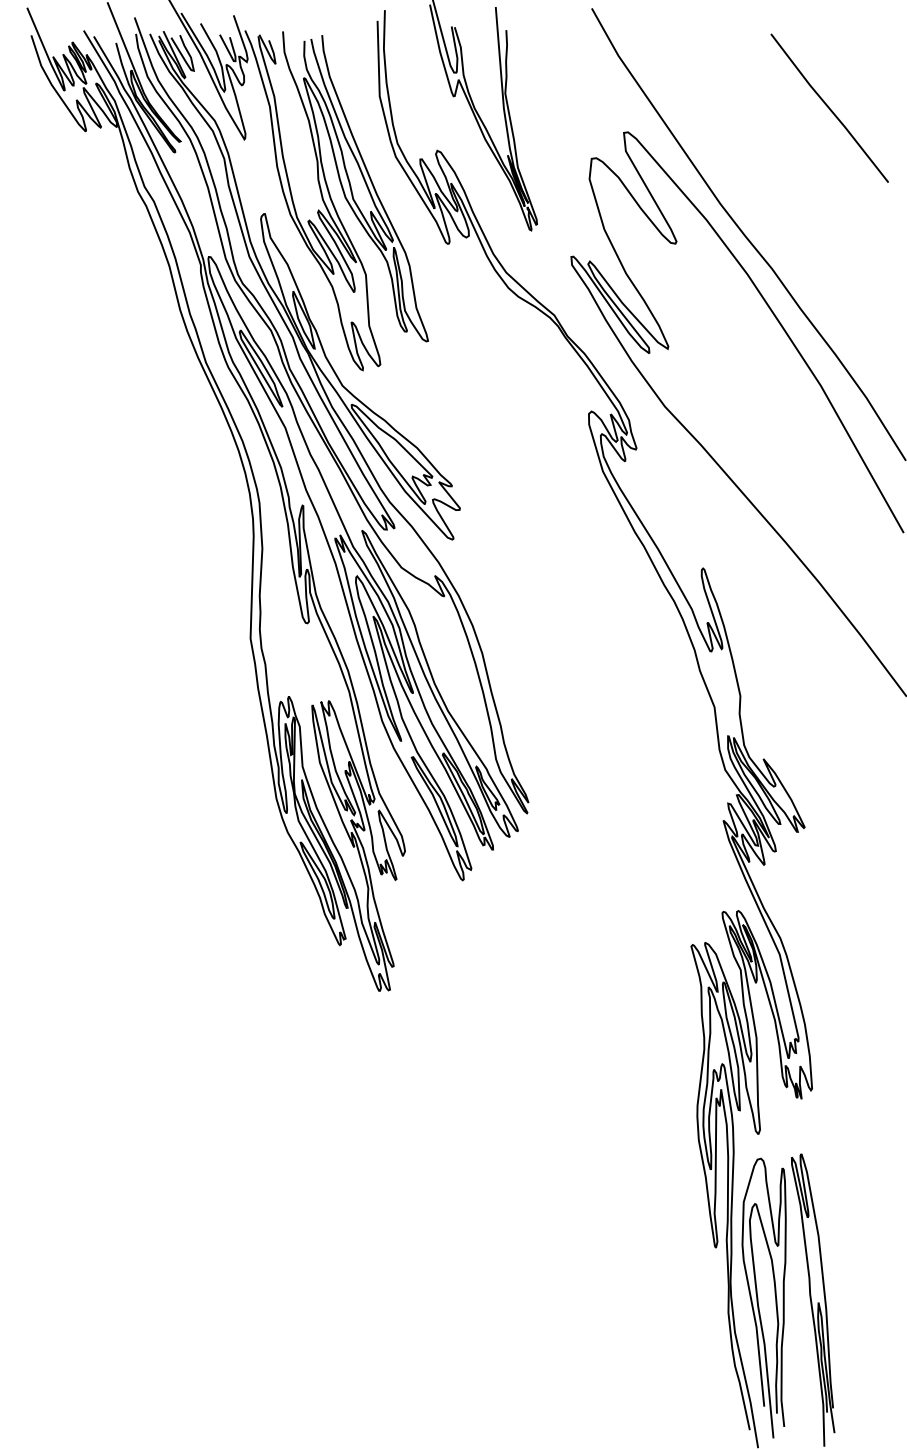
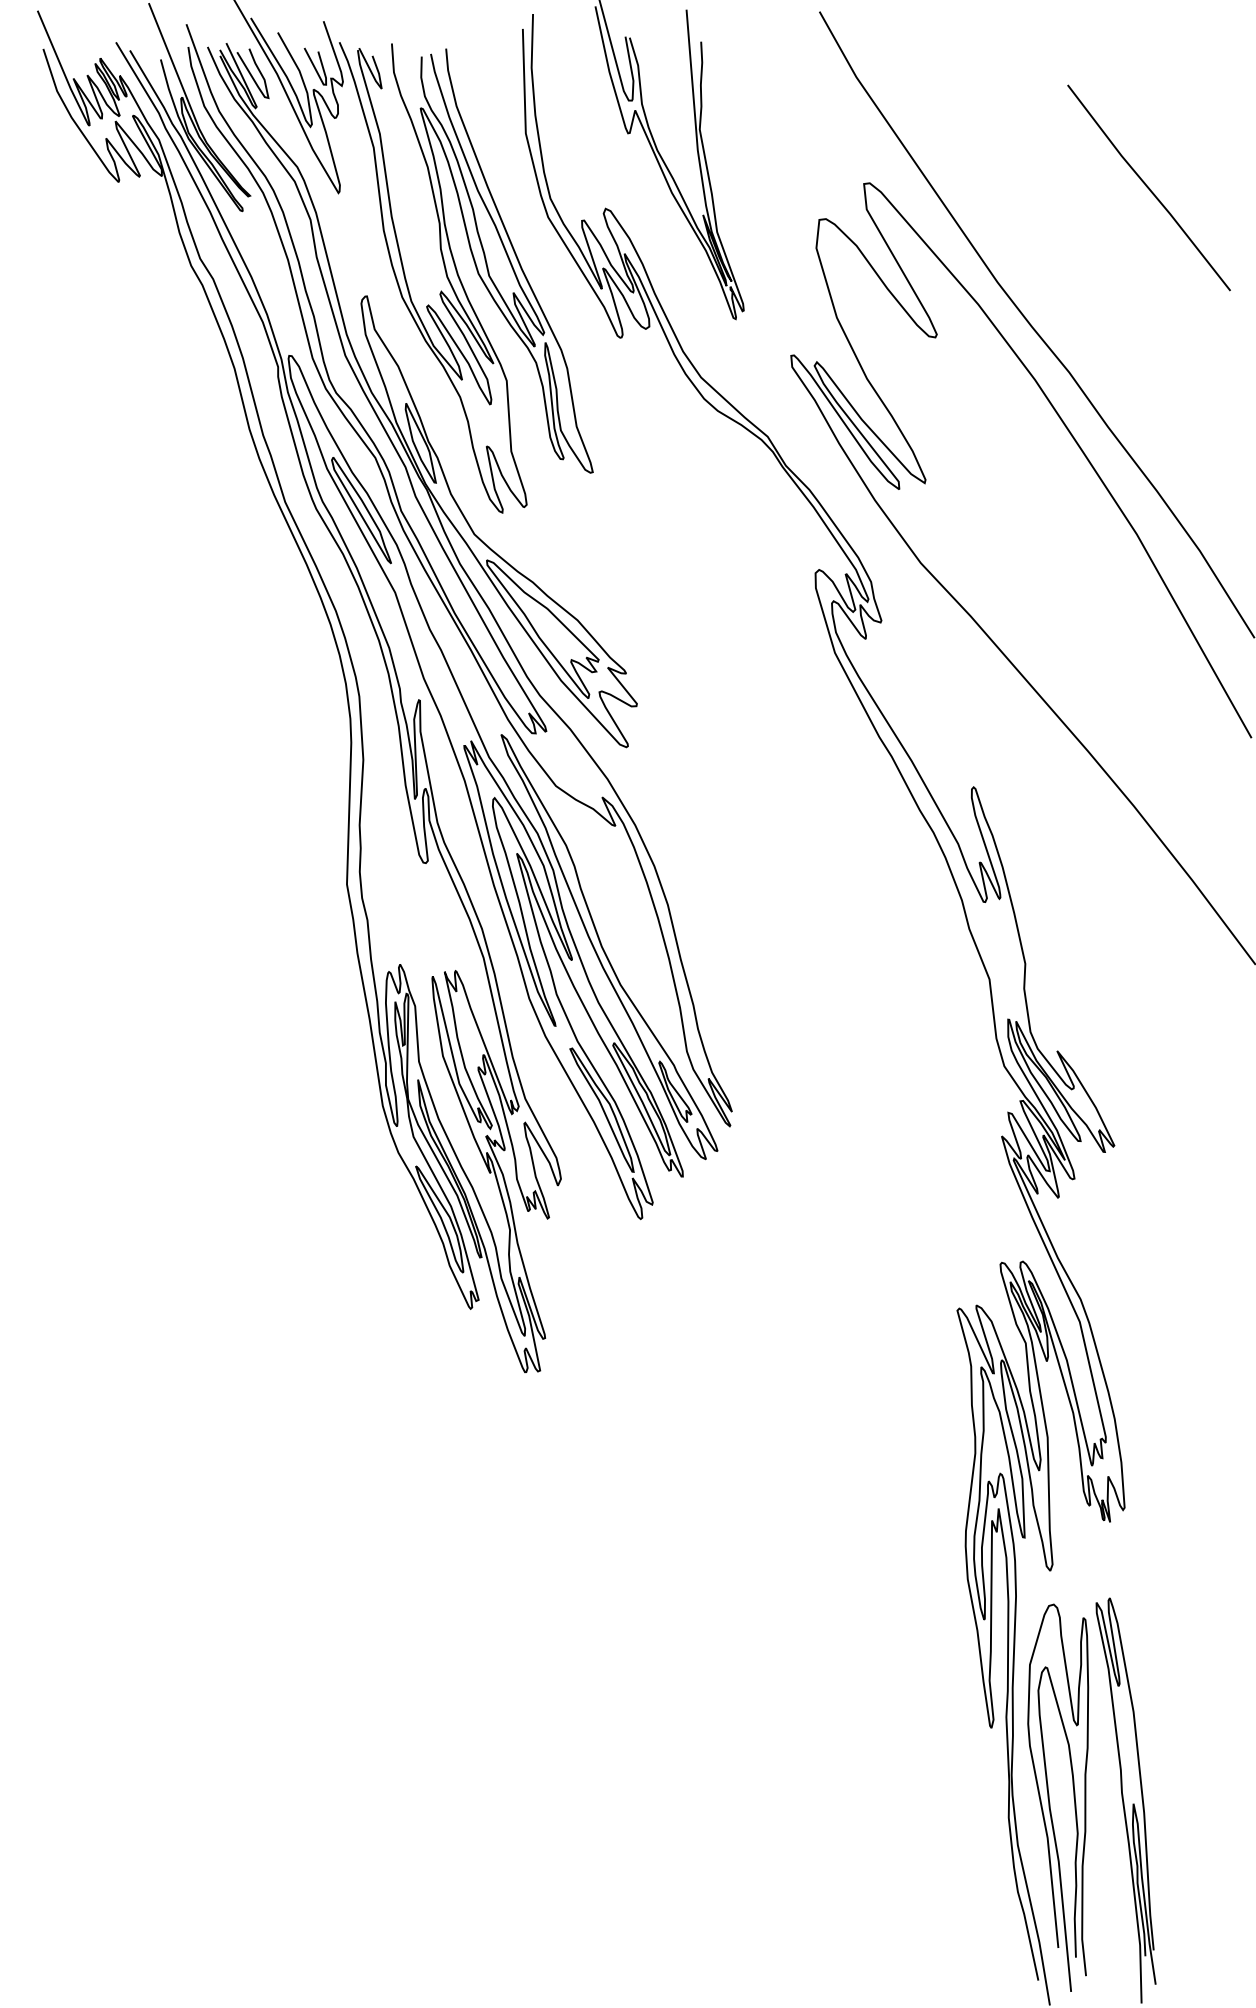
line: (829, 107) -> (1148, 187), moved

